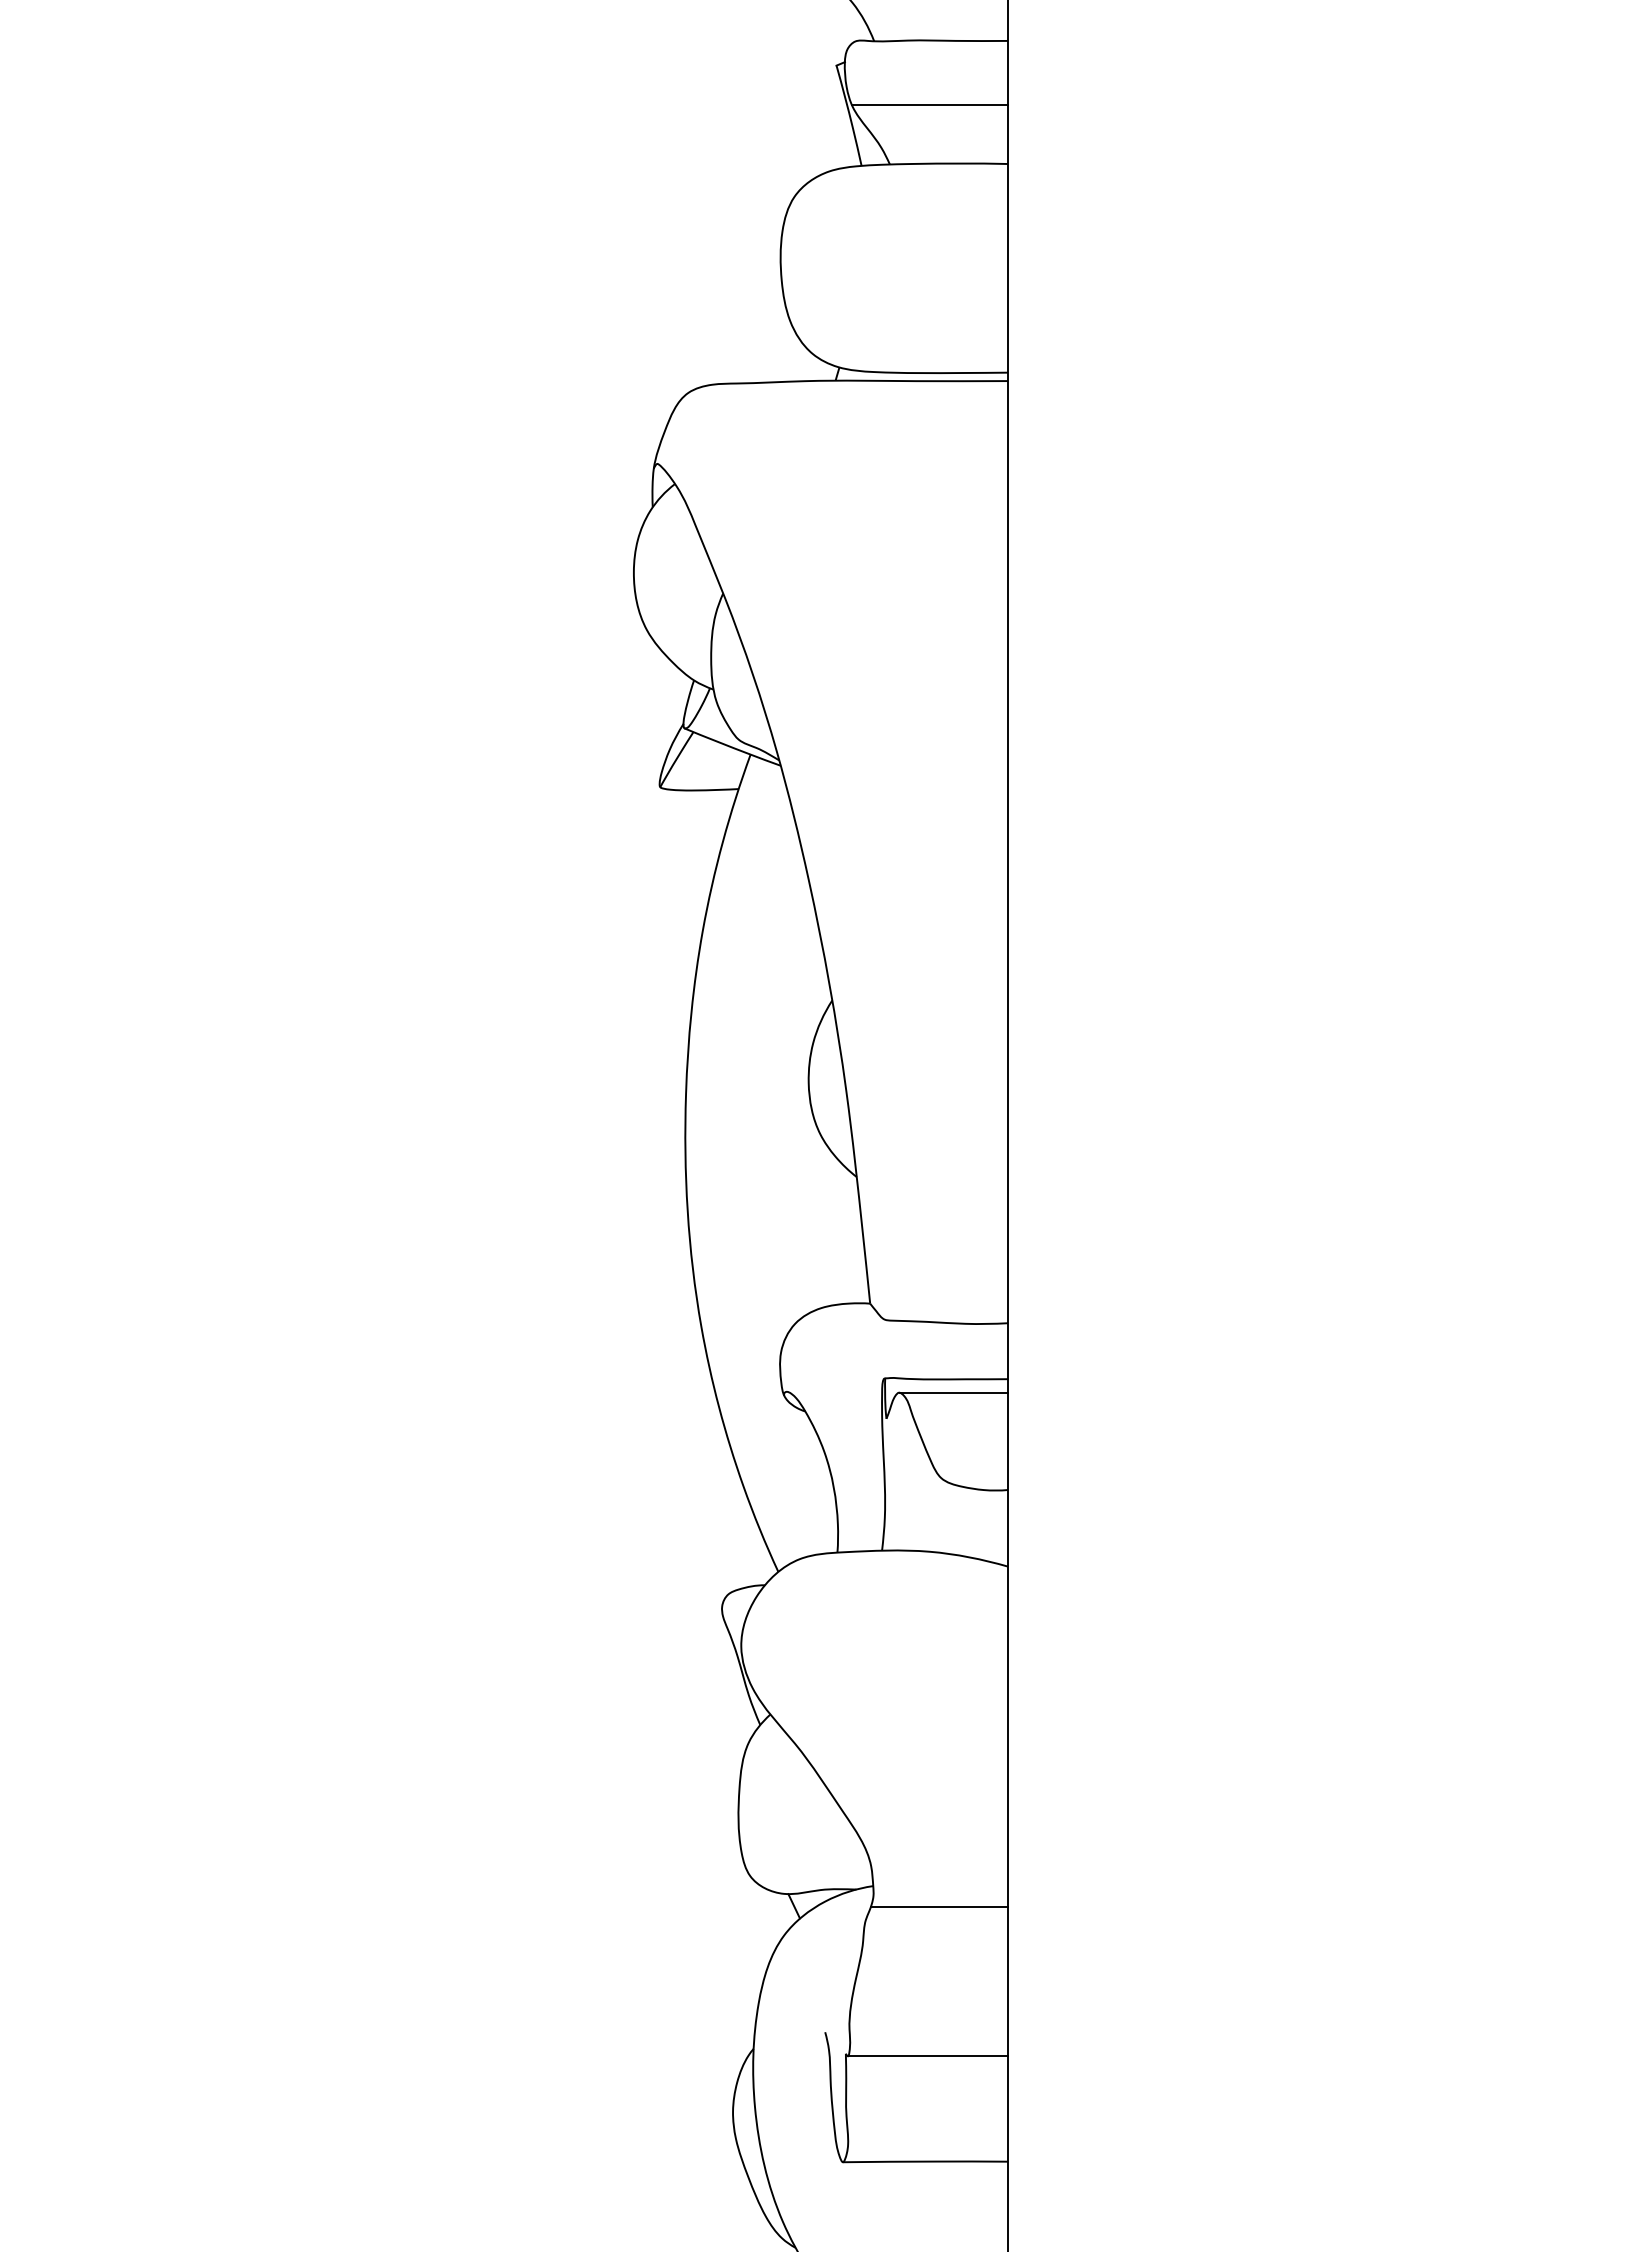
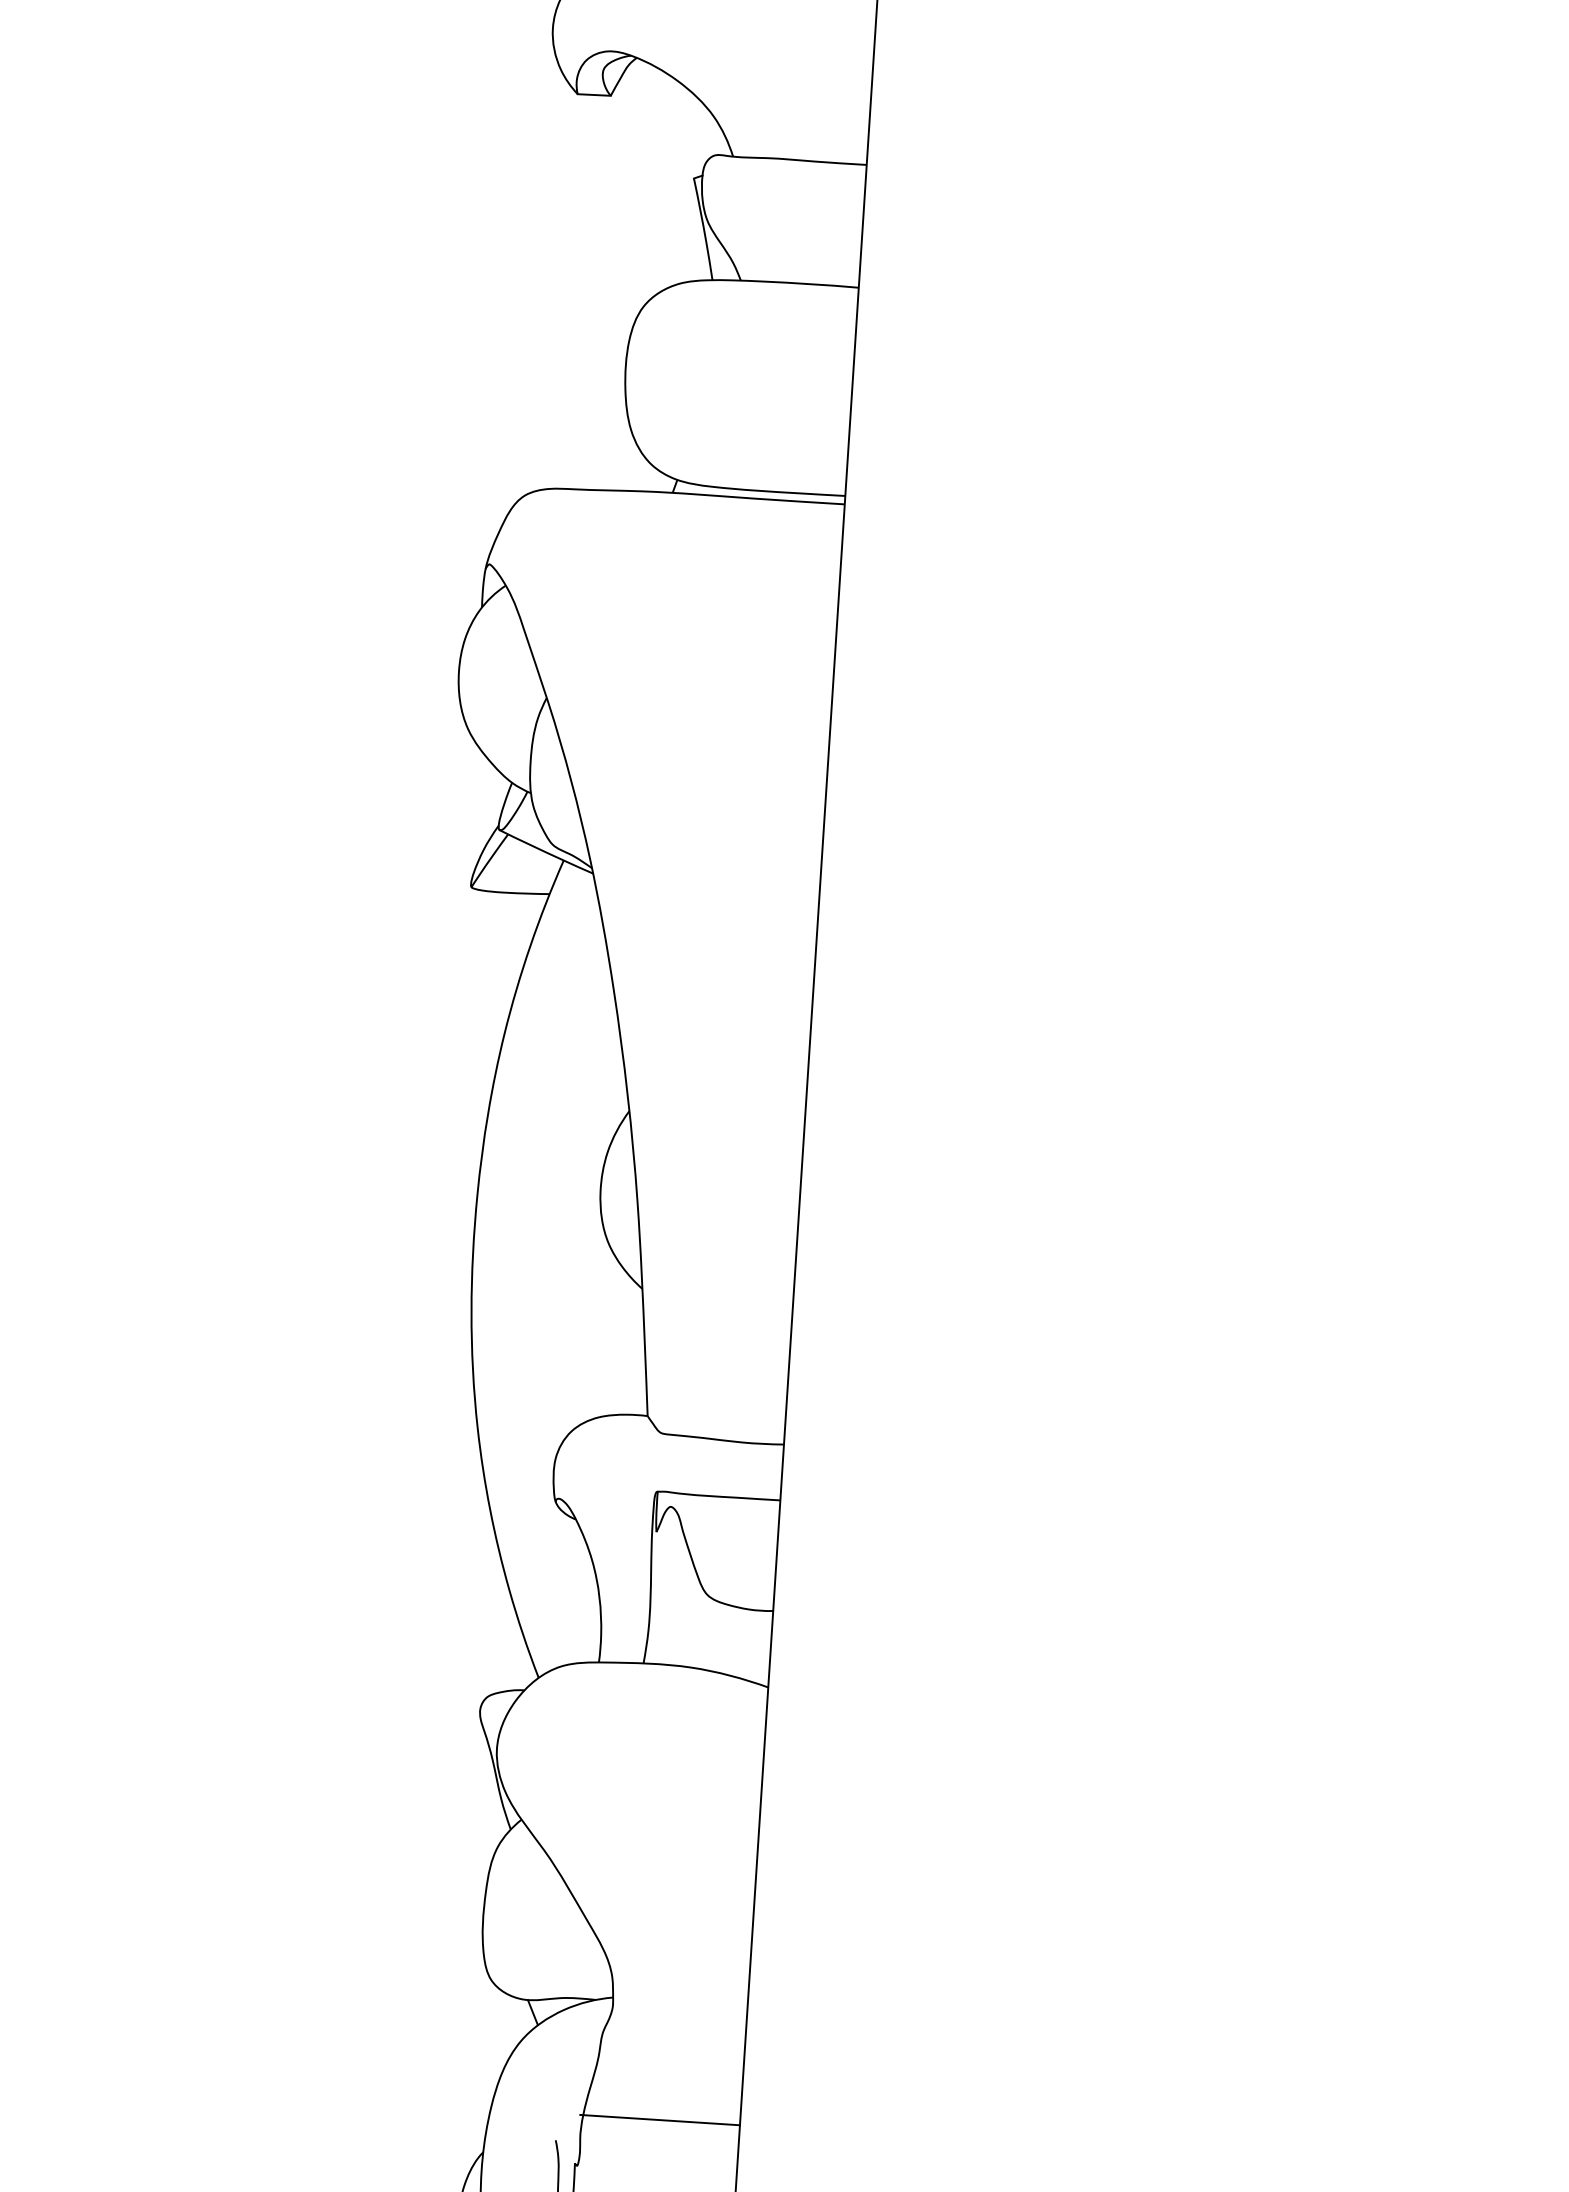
line: (930, 105) -> (785, 224), removed
line: (953, 1392) -> (725, 1510), removed
line: (939, 1906) -> (677, 2022), removed
line: (928, 2056) -> (660, 2120), moved

